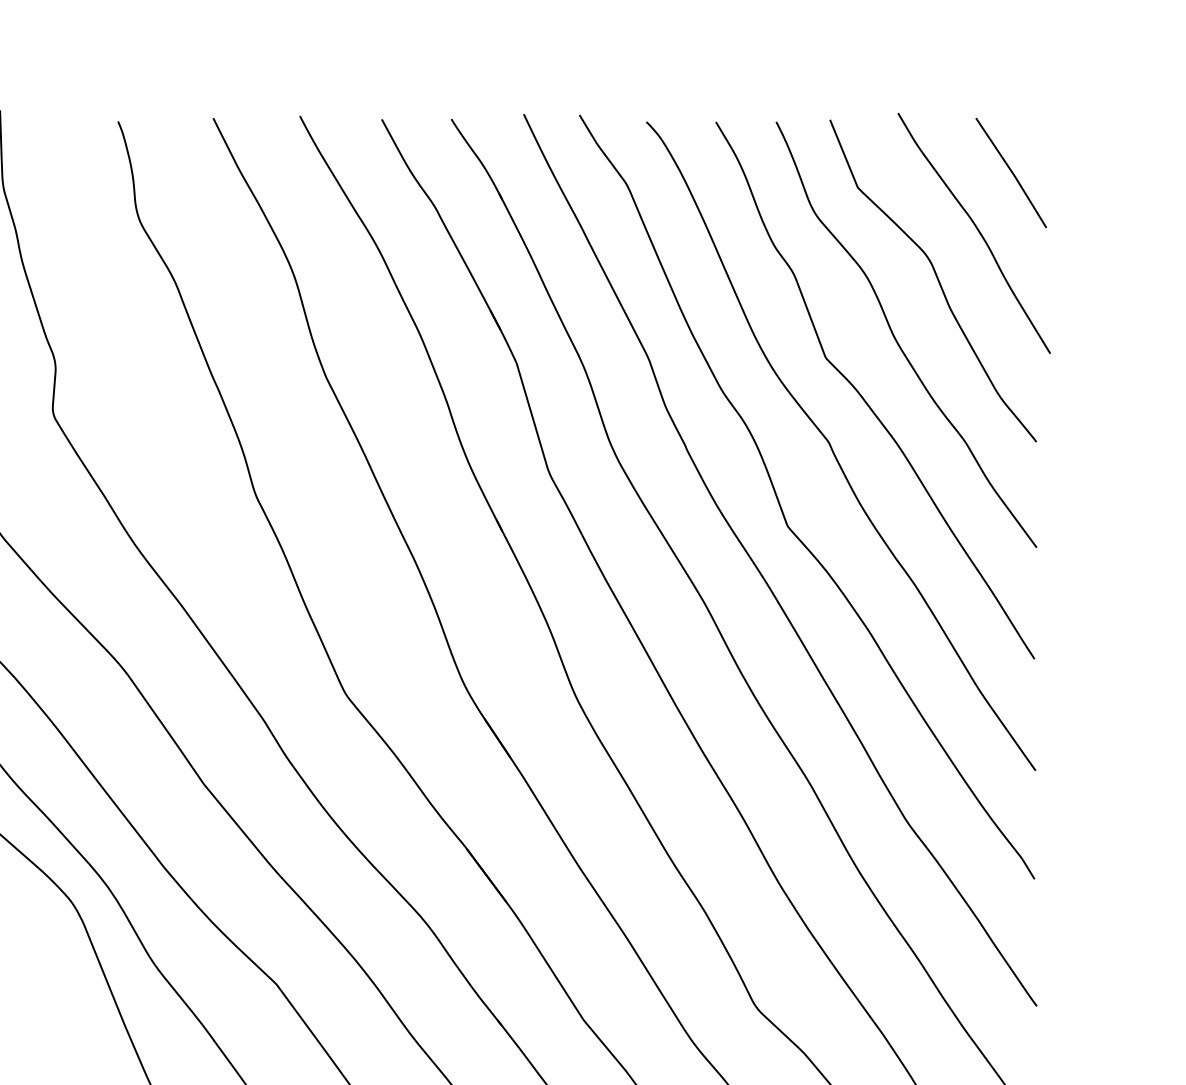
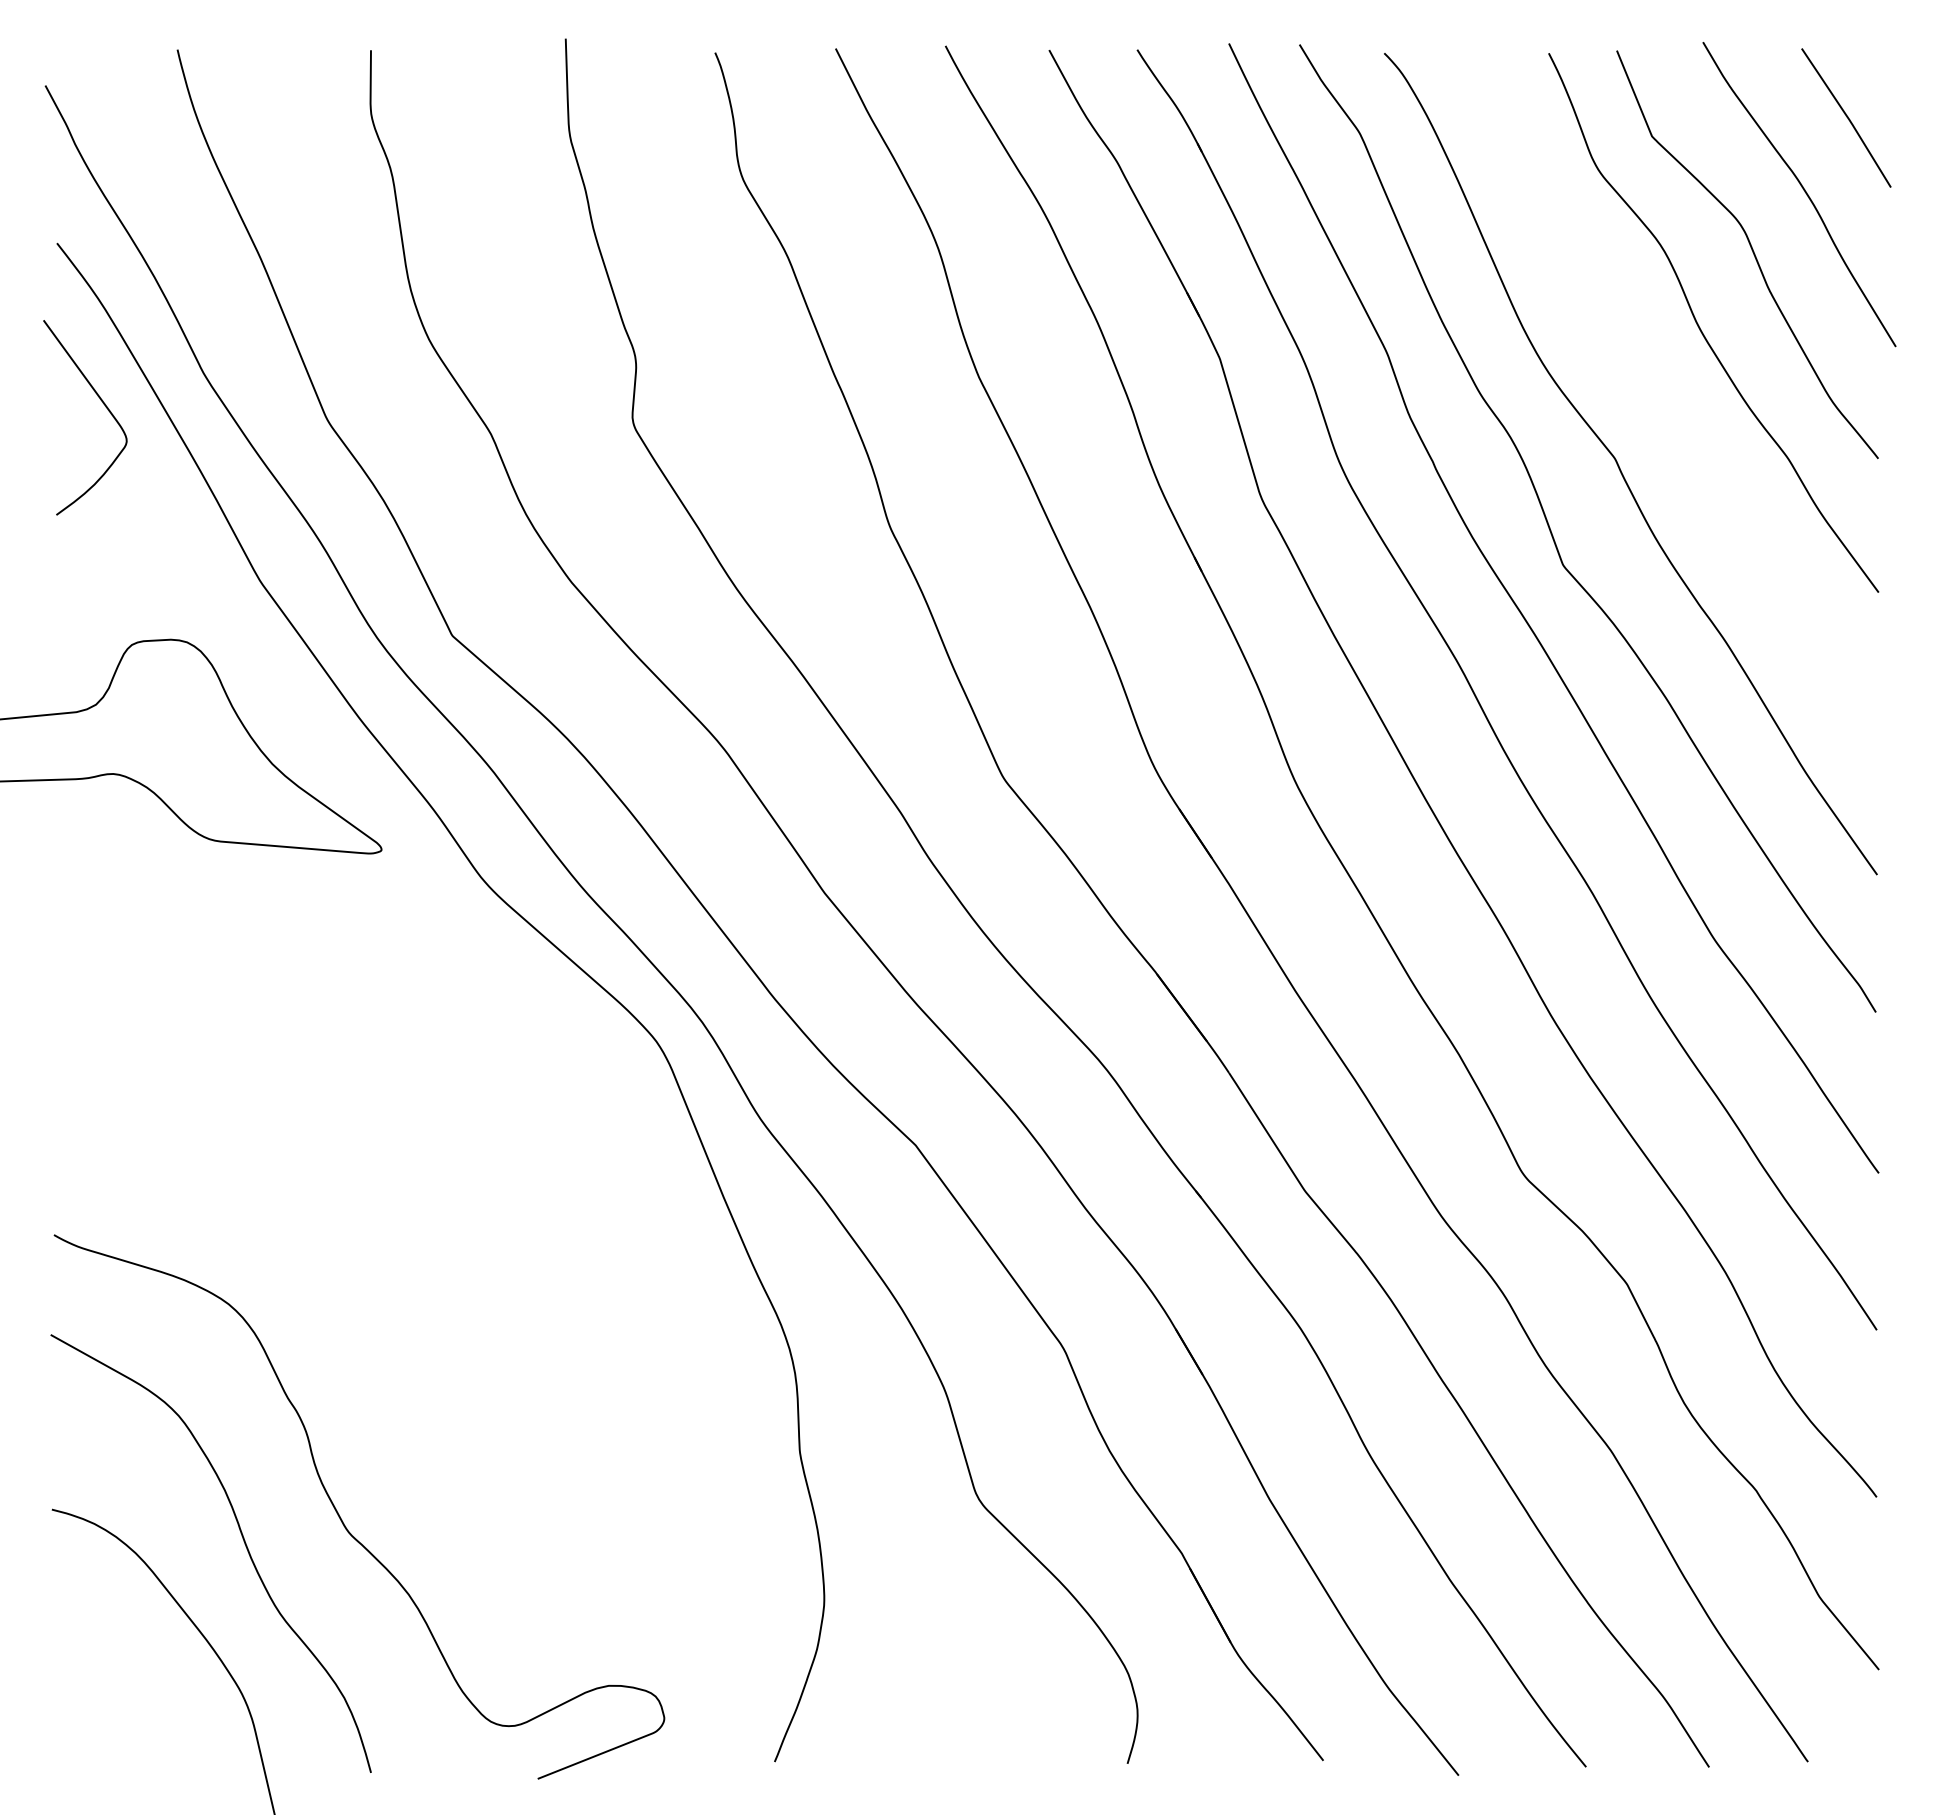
curve: (865, 400) -> (1661, 405), removed

